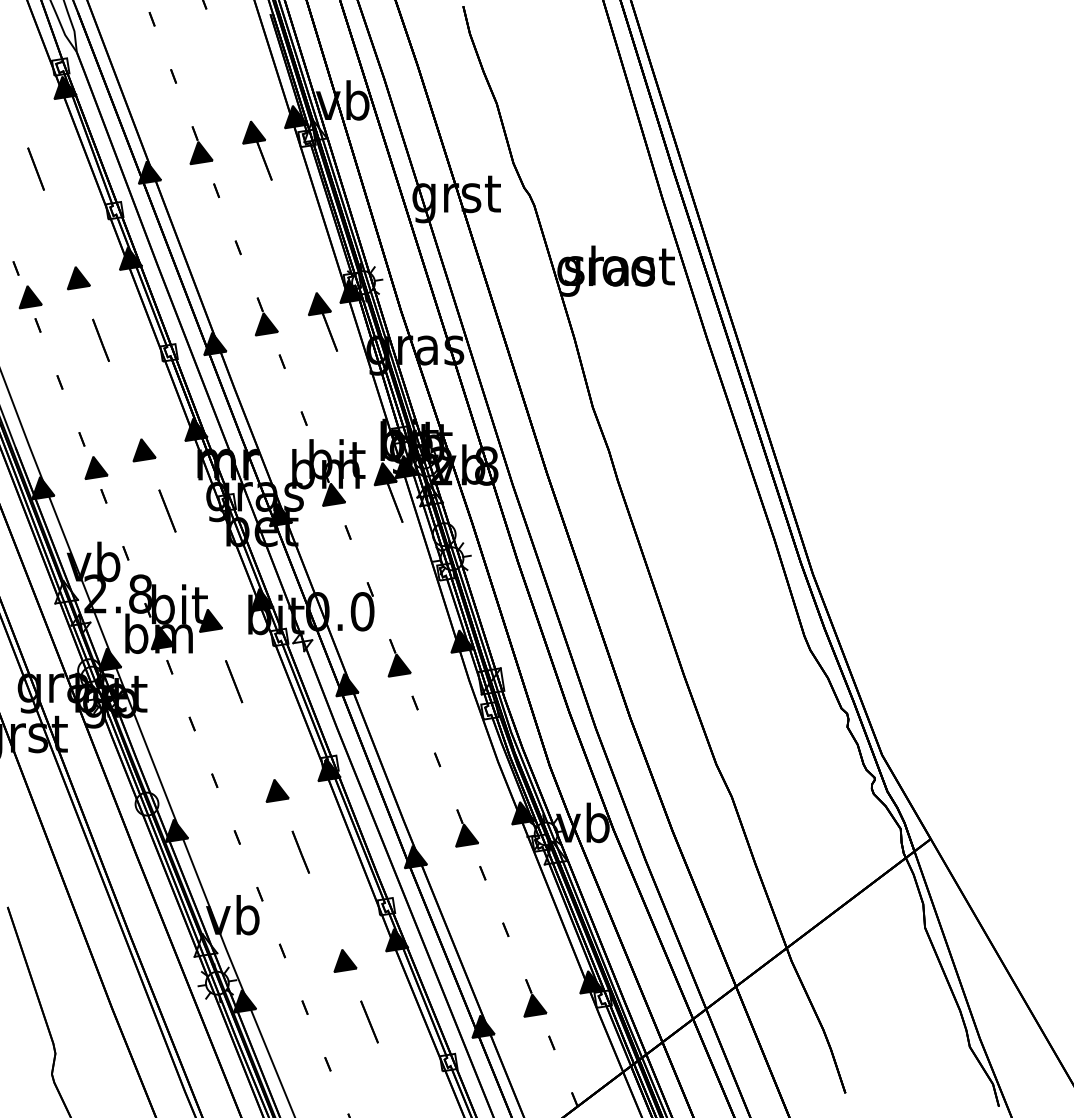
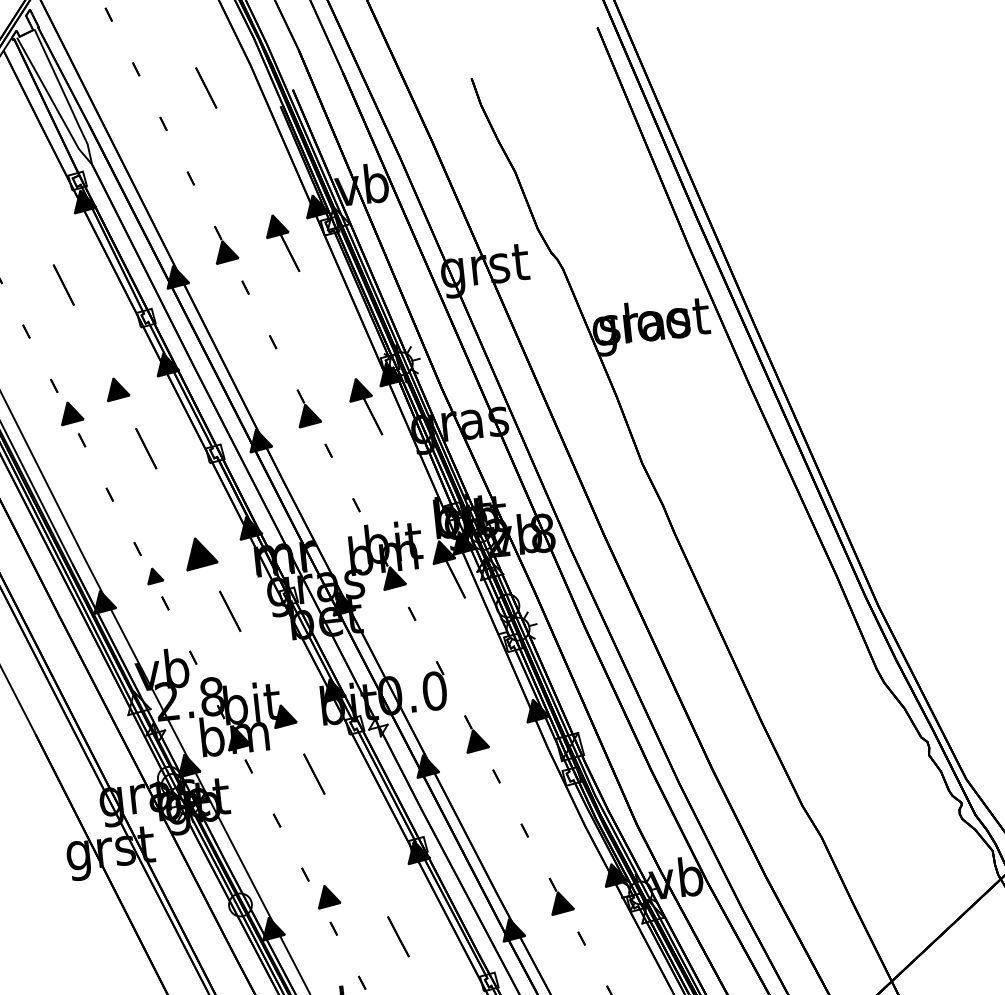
part: (144, 450) -> (201, 553), size x1.4
part: (96, 467) -> (155, 575), size x0.7
part: (277, 790) -> (328, 896), moved

